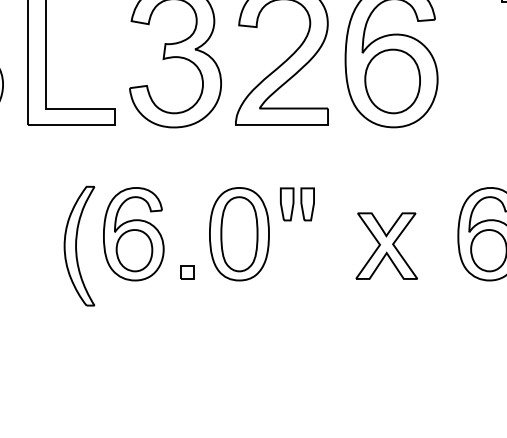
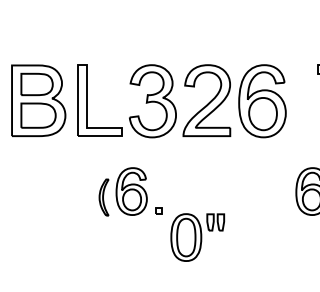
part: (261, 234) -> (197, 237), moved
part: (78, 245) -> (103, 197), size x0.6
part: (387, 245) -> (260, 197), removed

